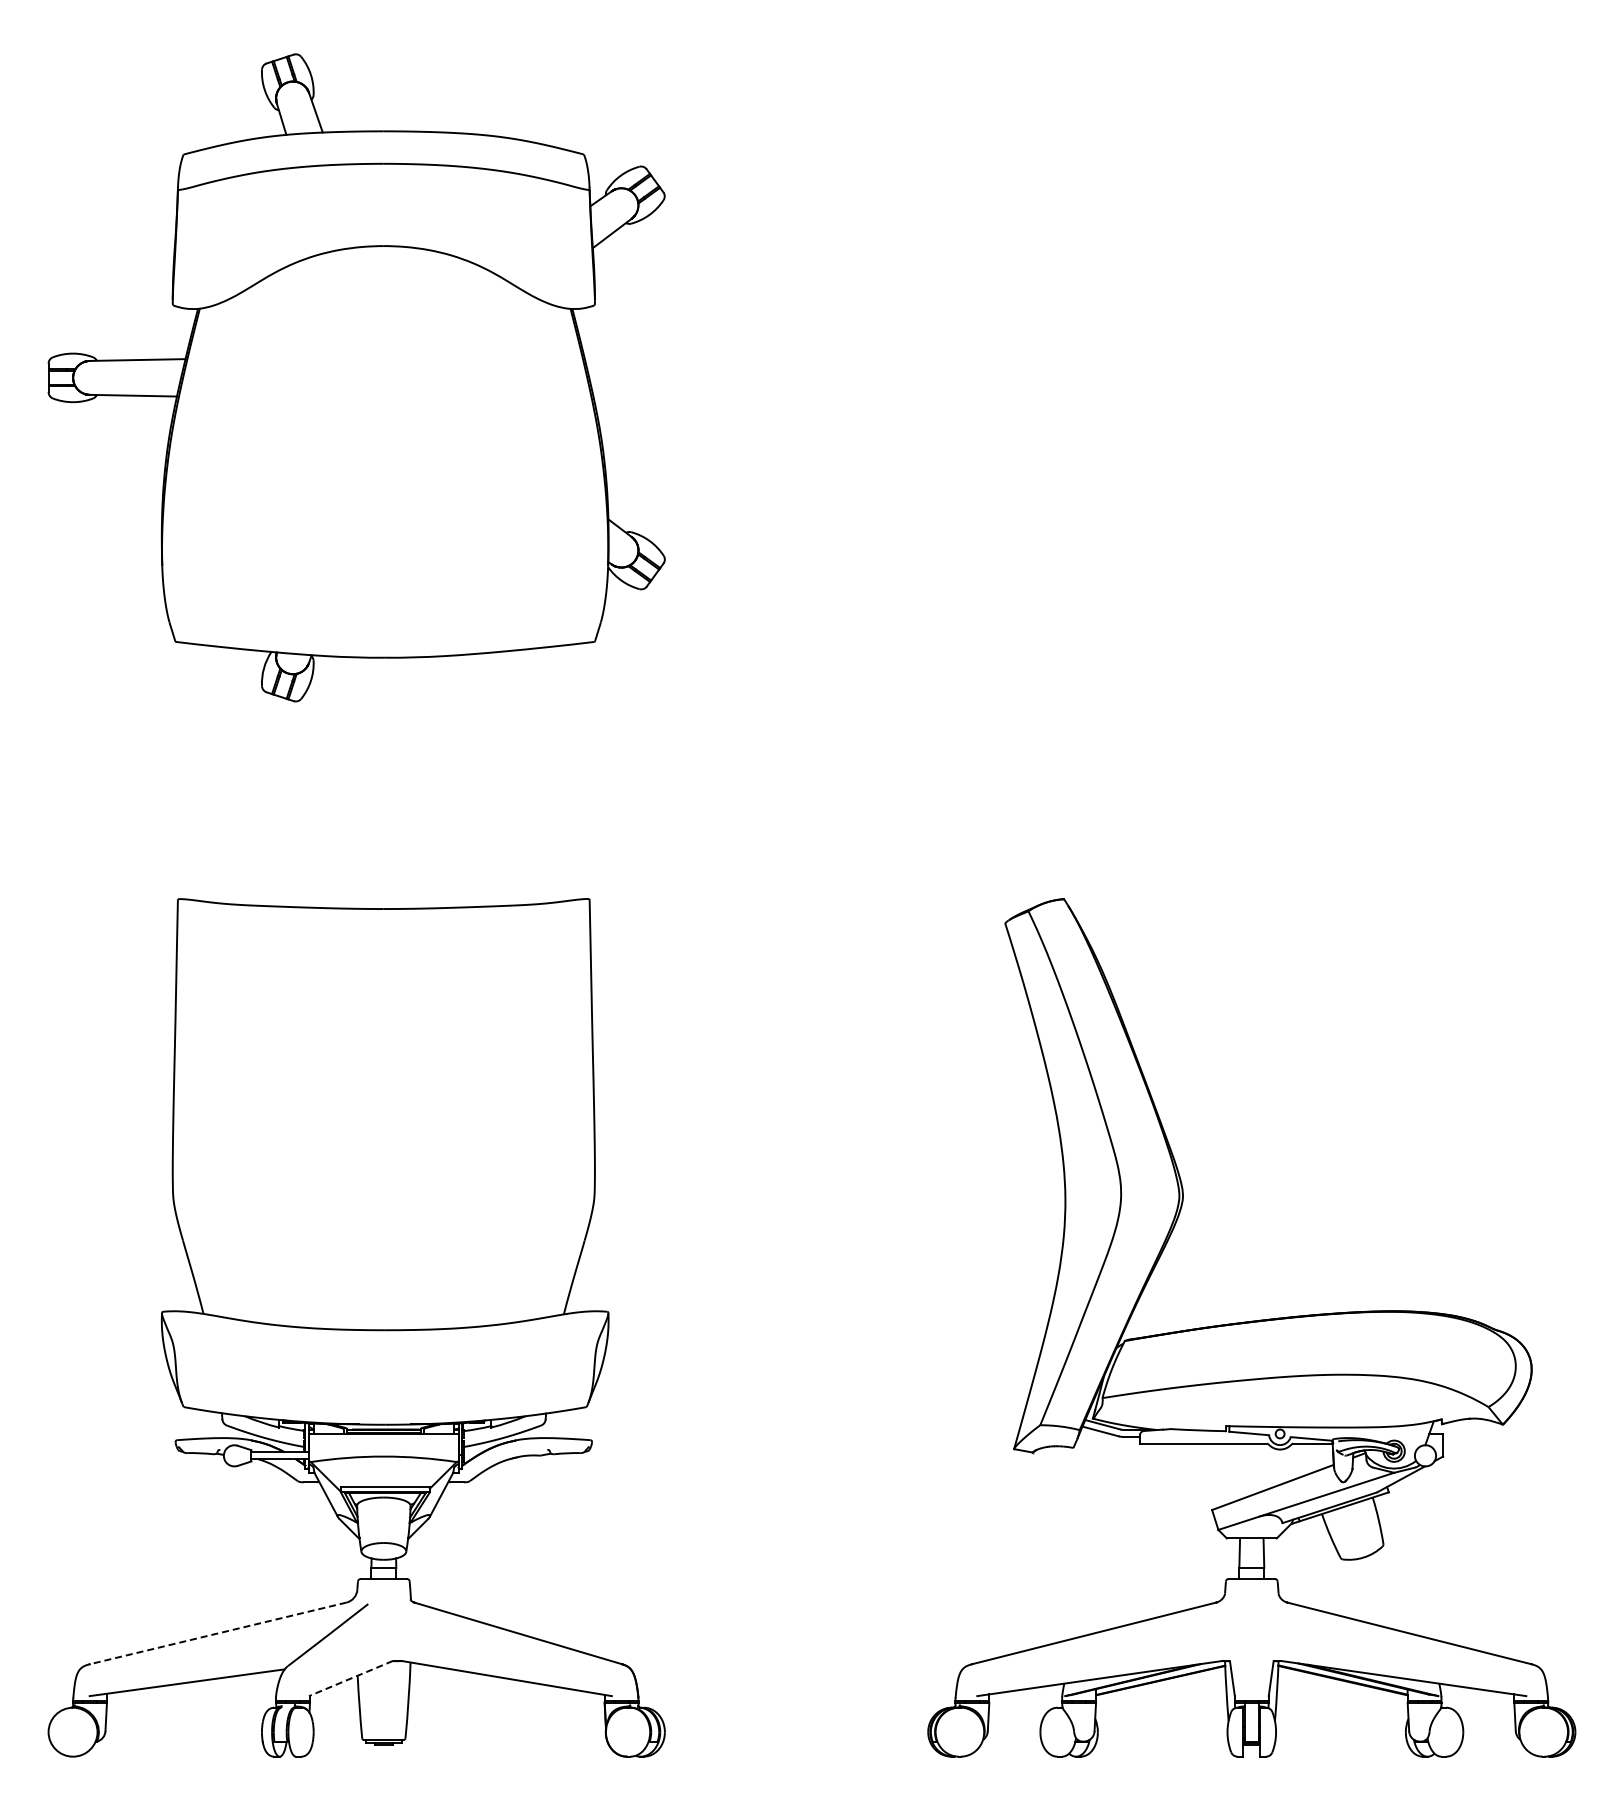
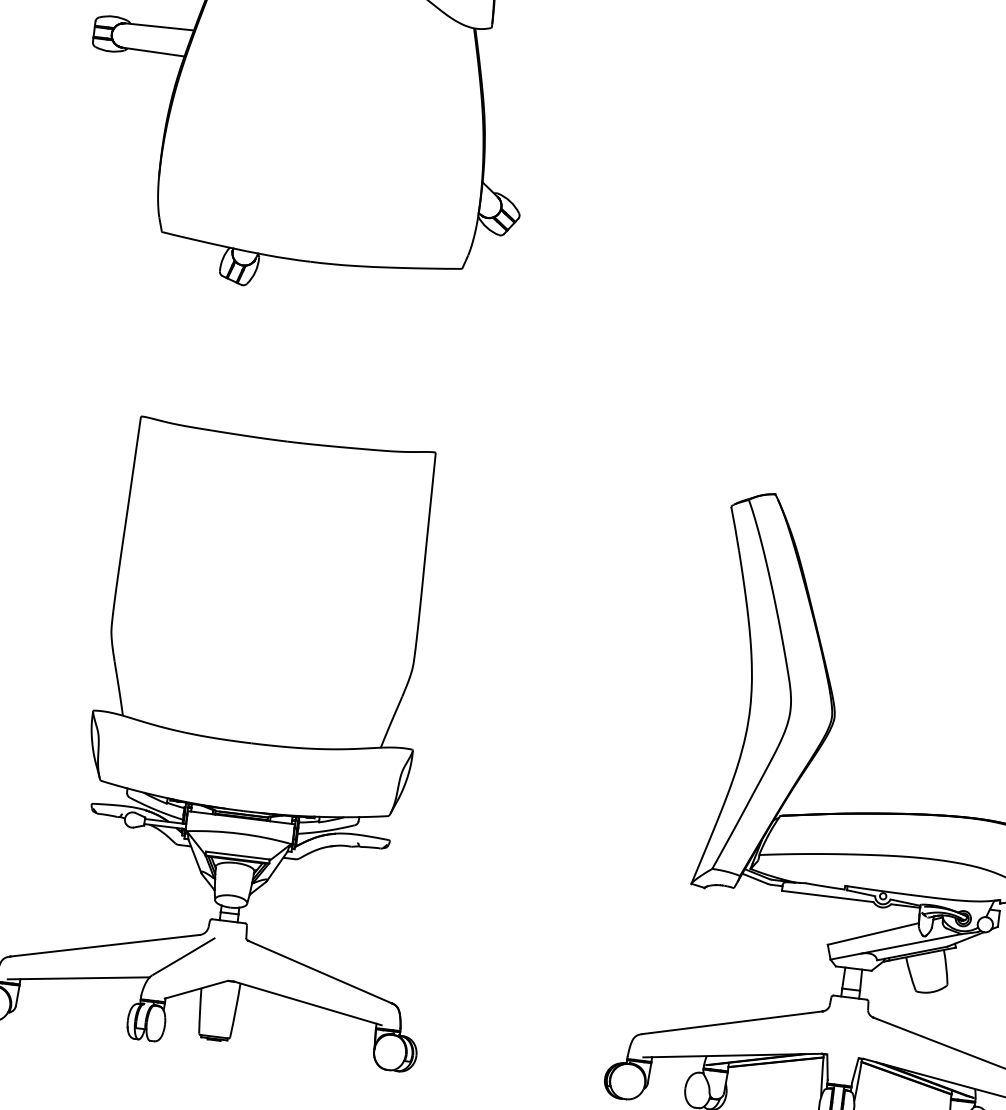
line: (217, 1633) -> (104, 945), dashed -> solid
line: (350, 1678) -> (196, 989), dashed -> solid

